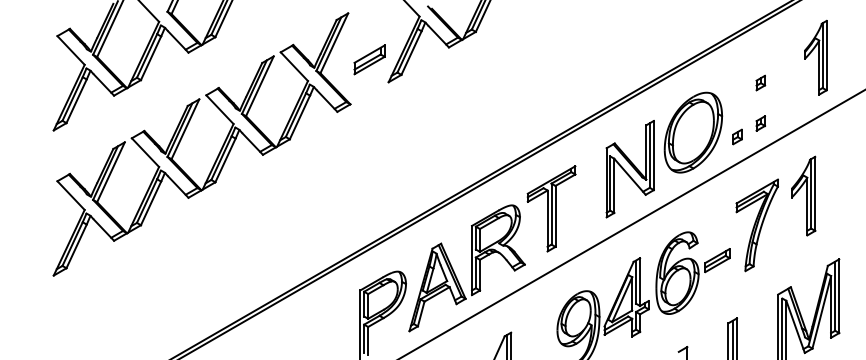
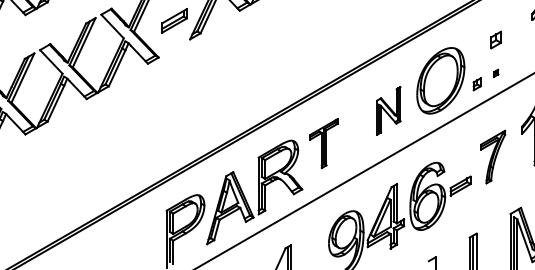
part: (760, 82) -> (496, 39), size x1.4
part: (760, 123) -> (496, 73), size x0.6
part: (629, 169) -> (388, 111), size x0.6
part: (551, 208) -> (324, 143), size x0.7
part: (756, 225) -> (492, 157), size x0.7

